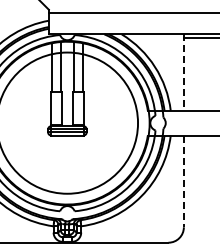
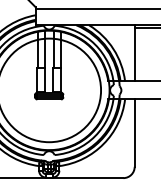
line: (183, 73) -> (134, 53), dashed -> solid
line: (183, 181) -> (134, 133), dashed -> solid

